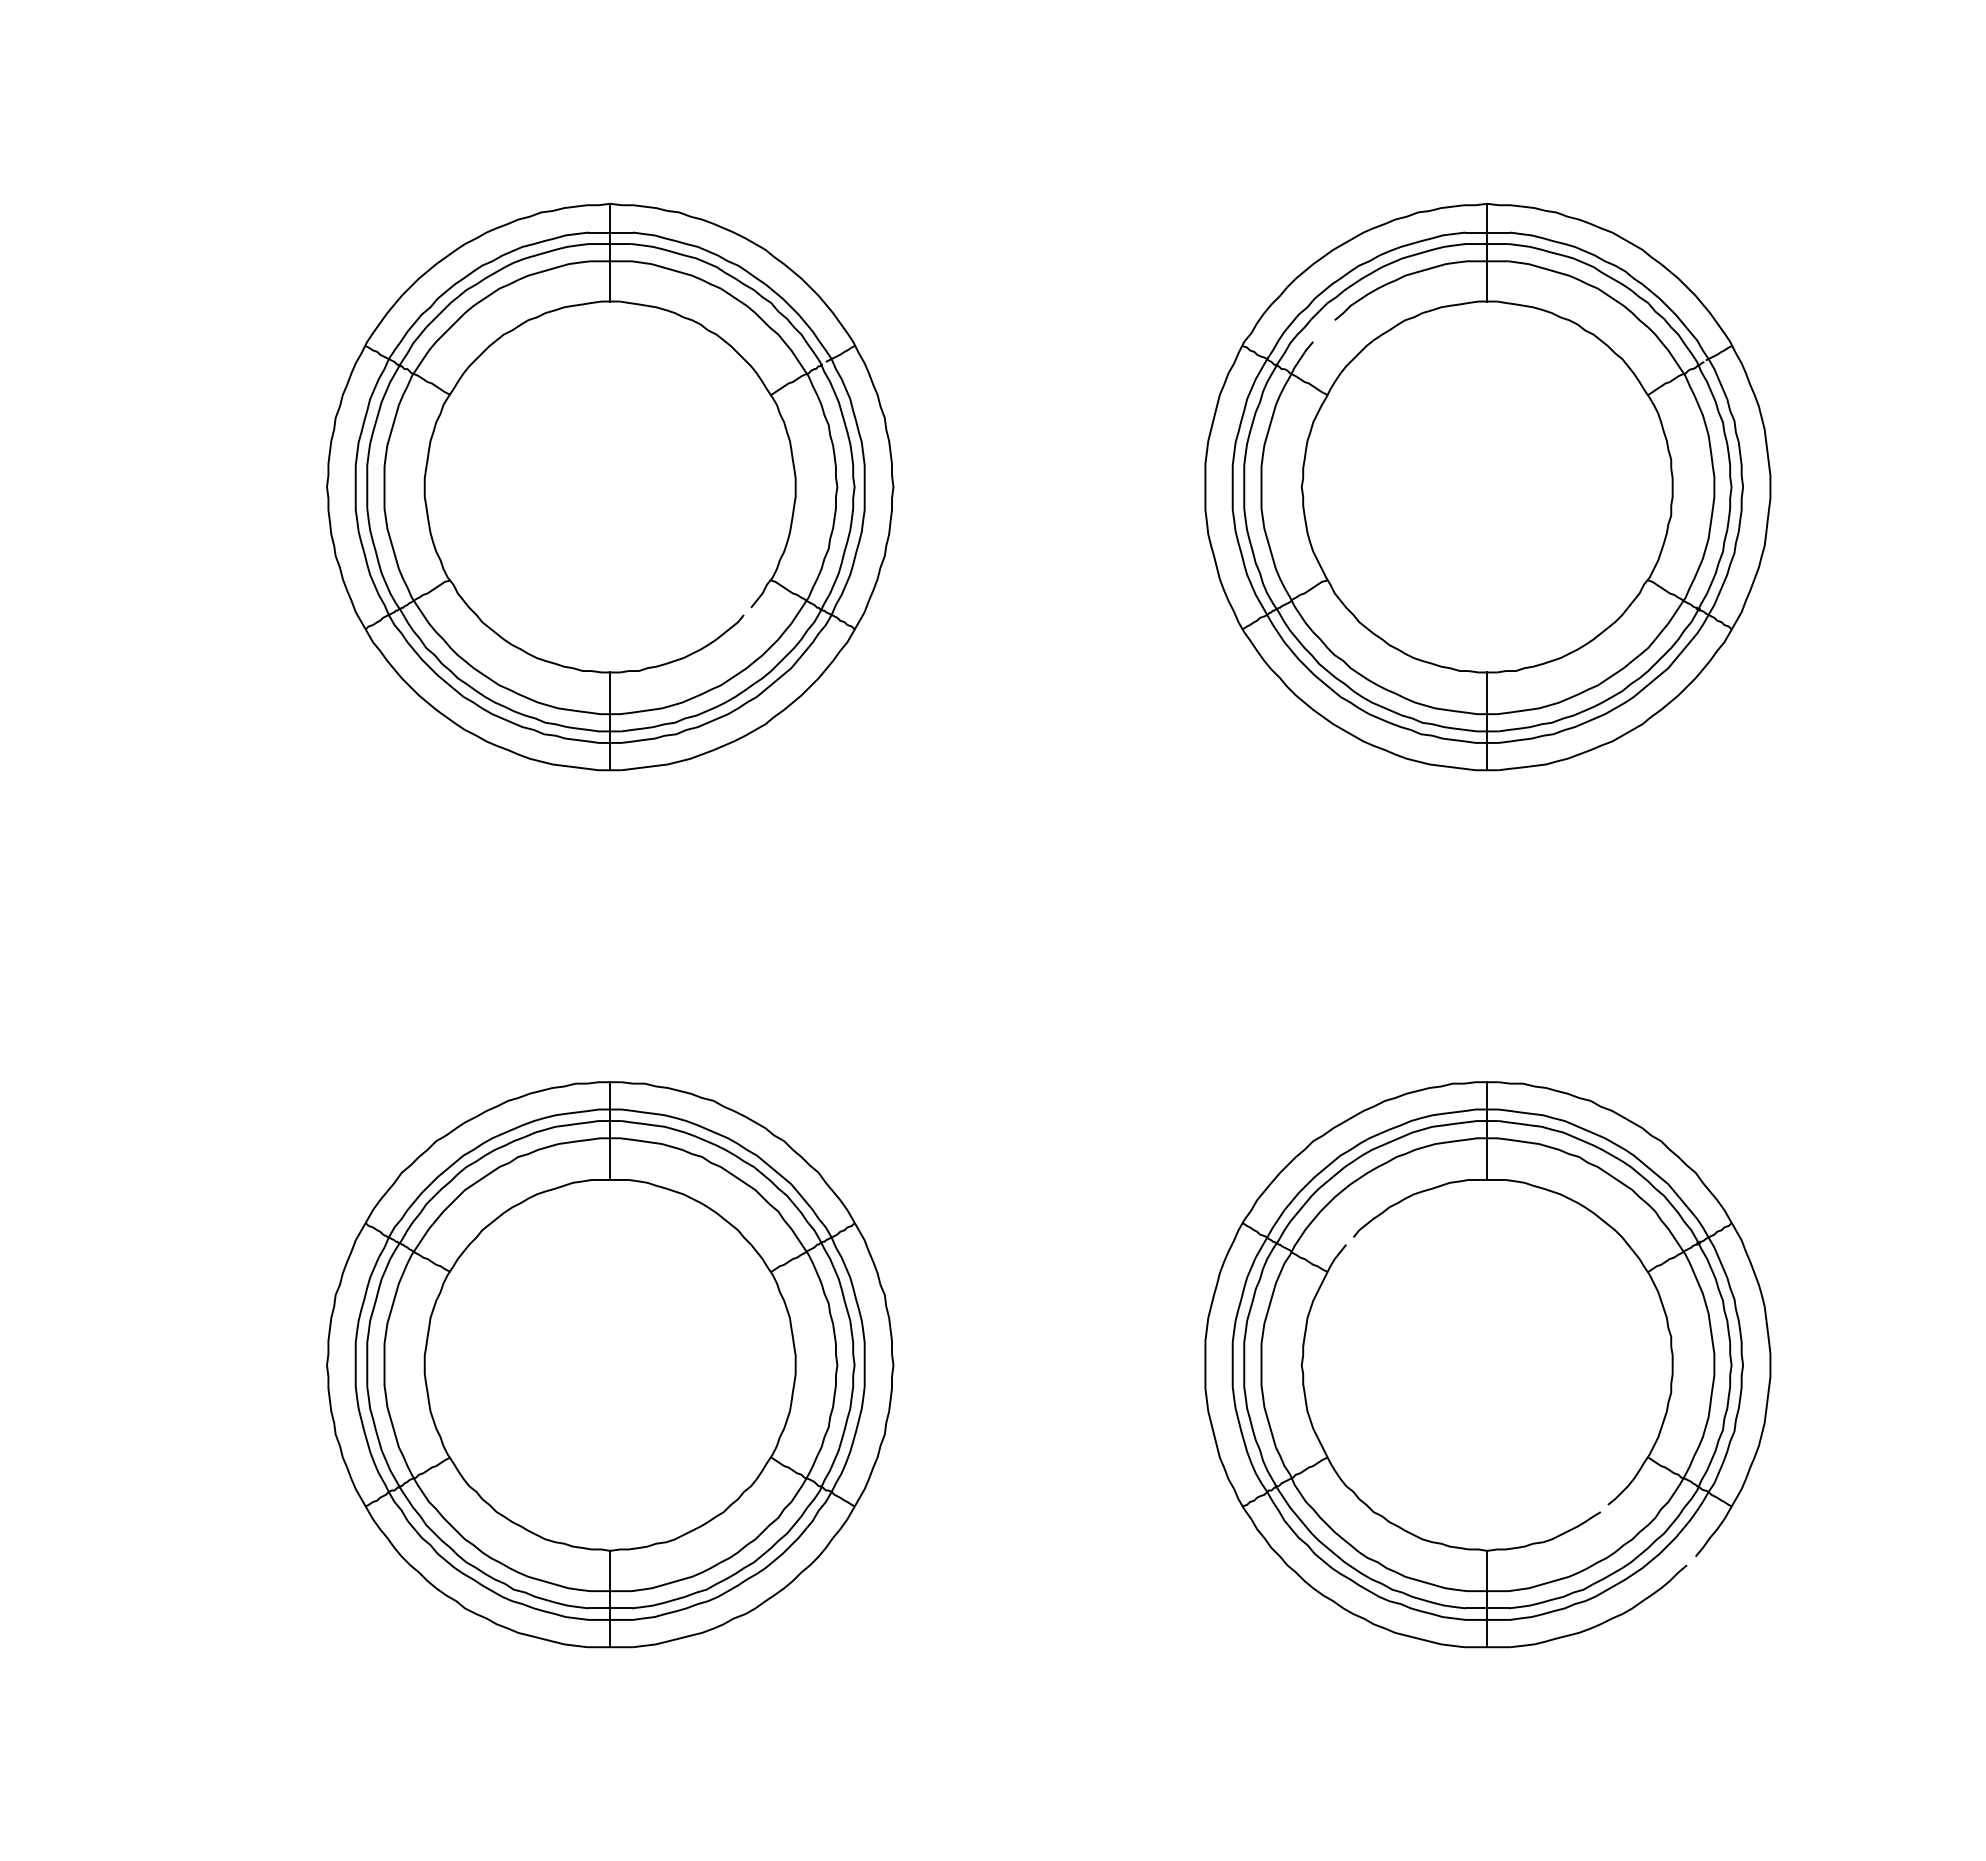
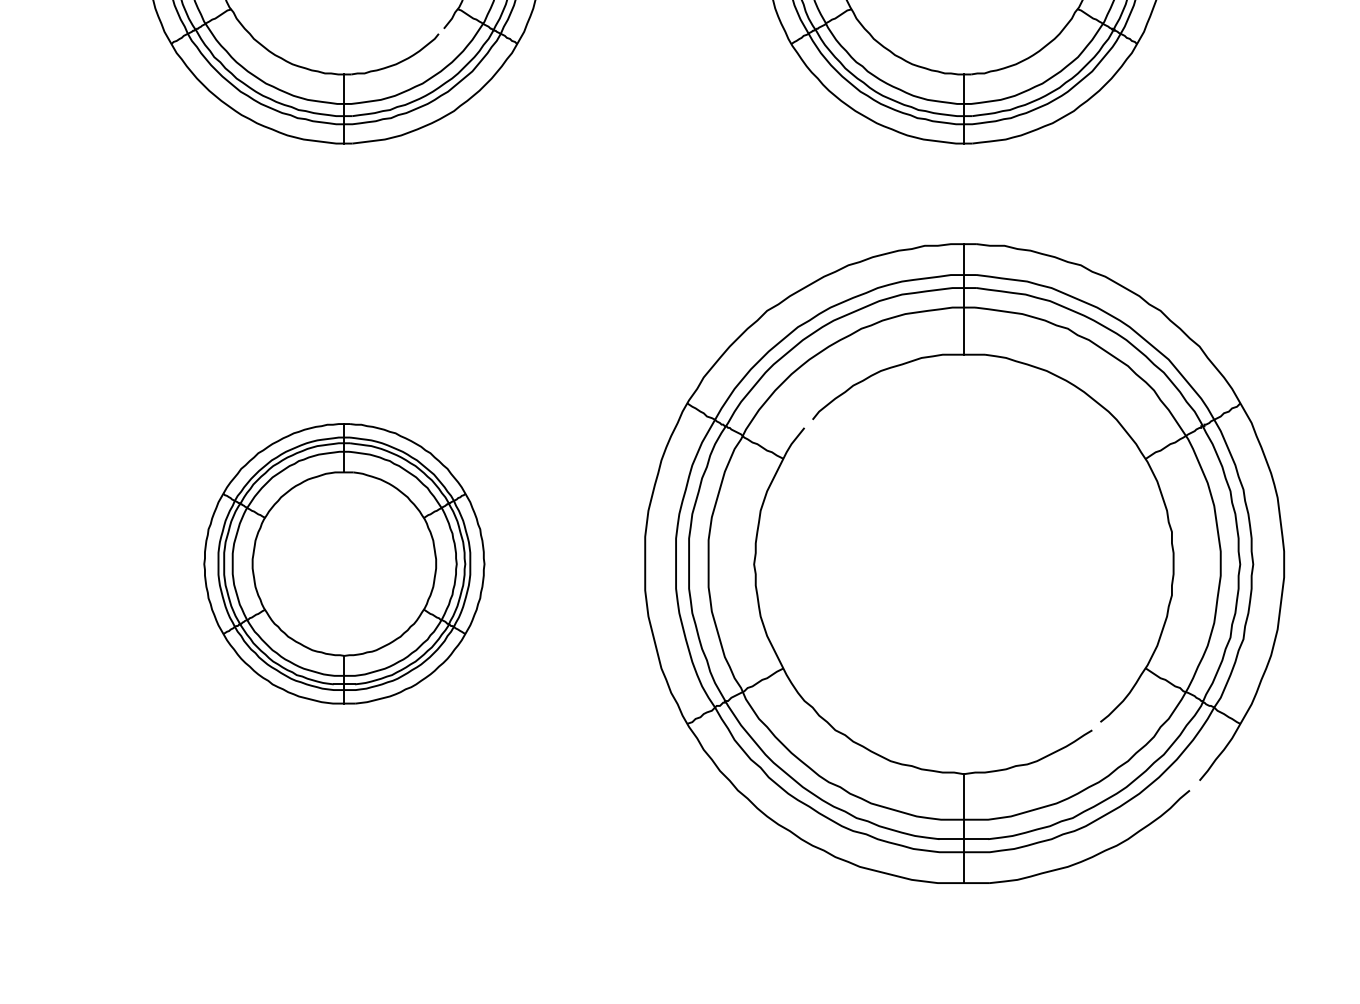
part: (610, 1364) -> (344, 563), size x0.7
part: (1487, 1364) -> (964, 563), size x1.6

